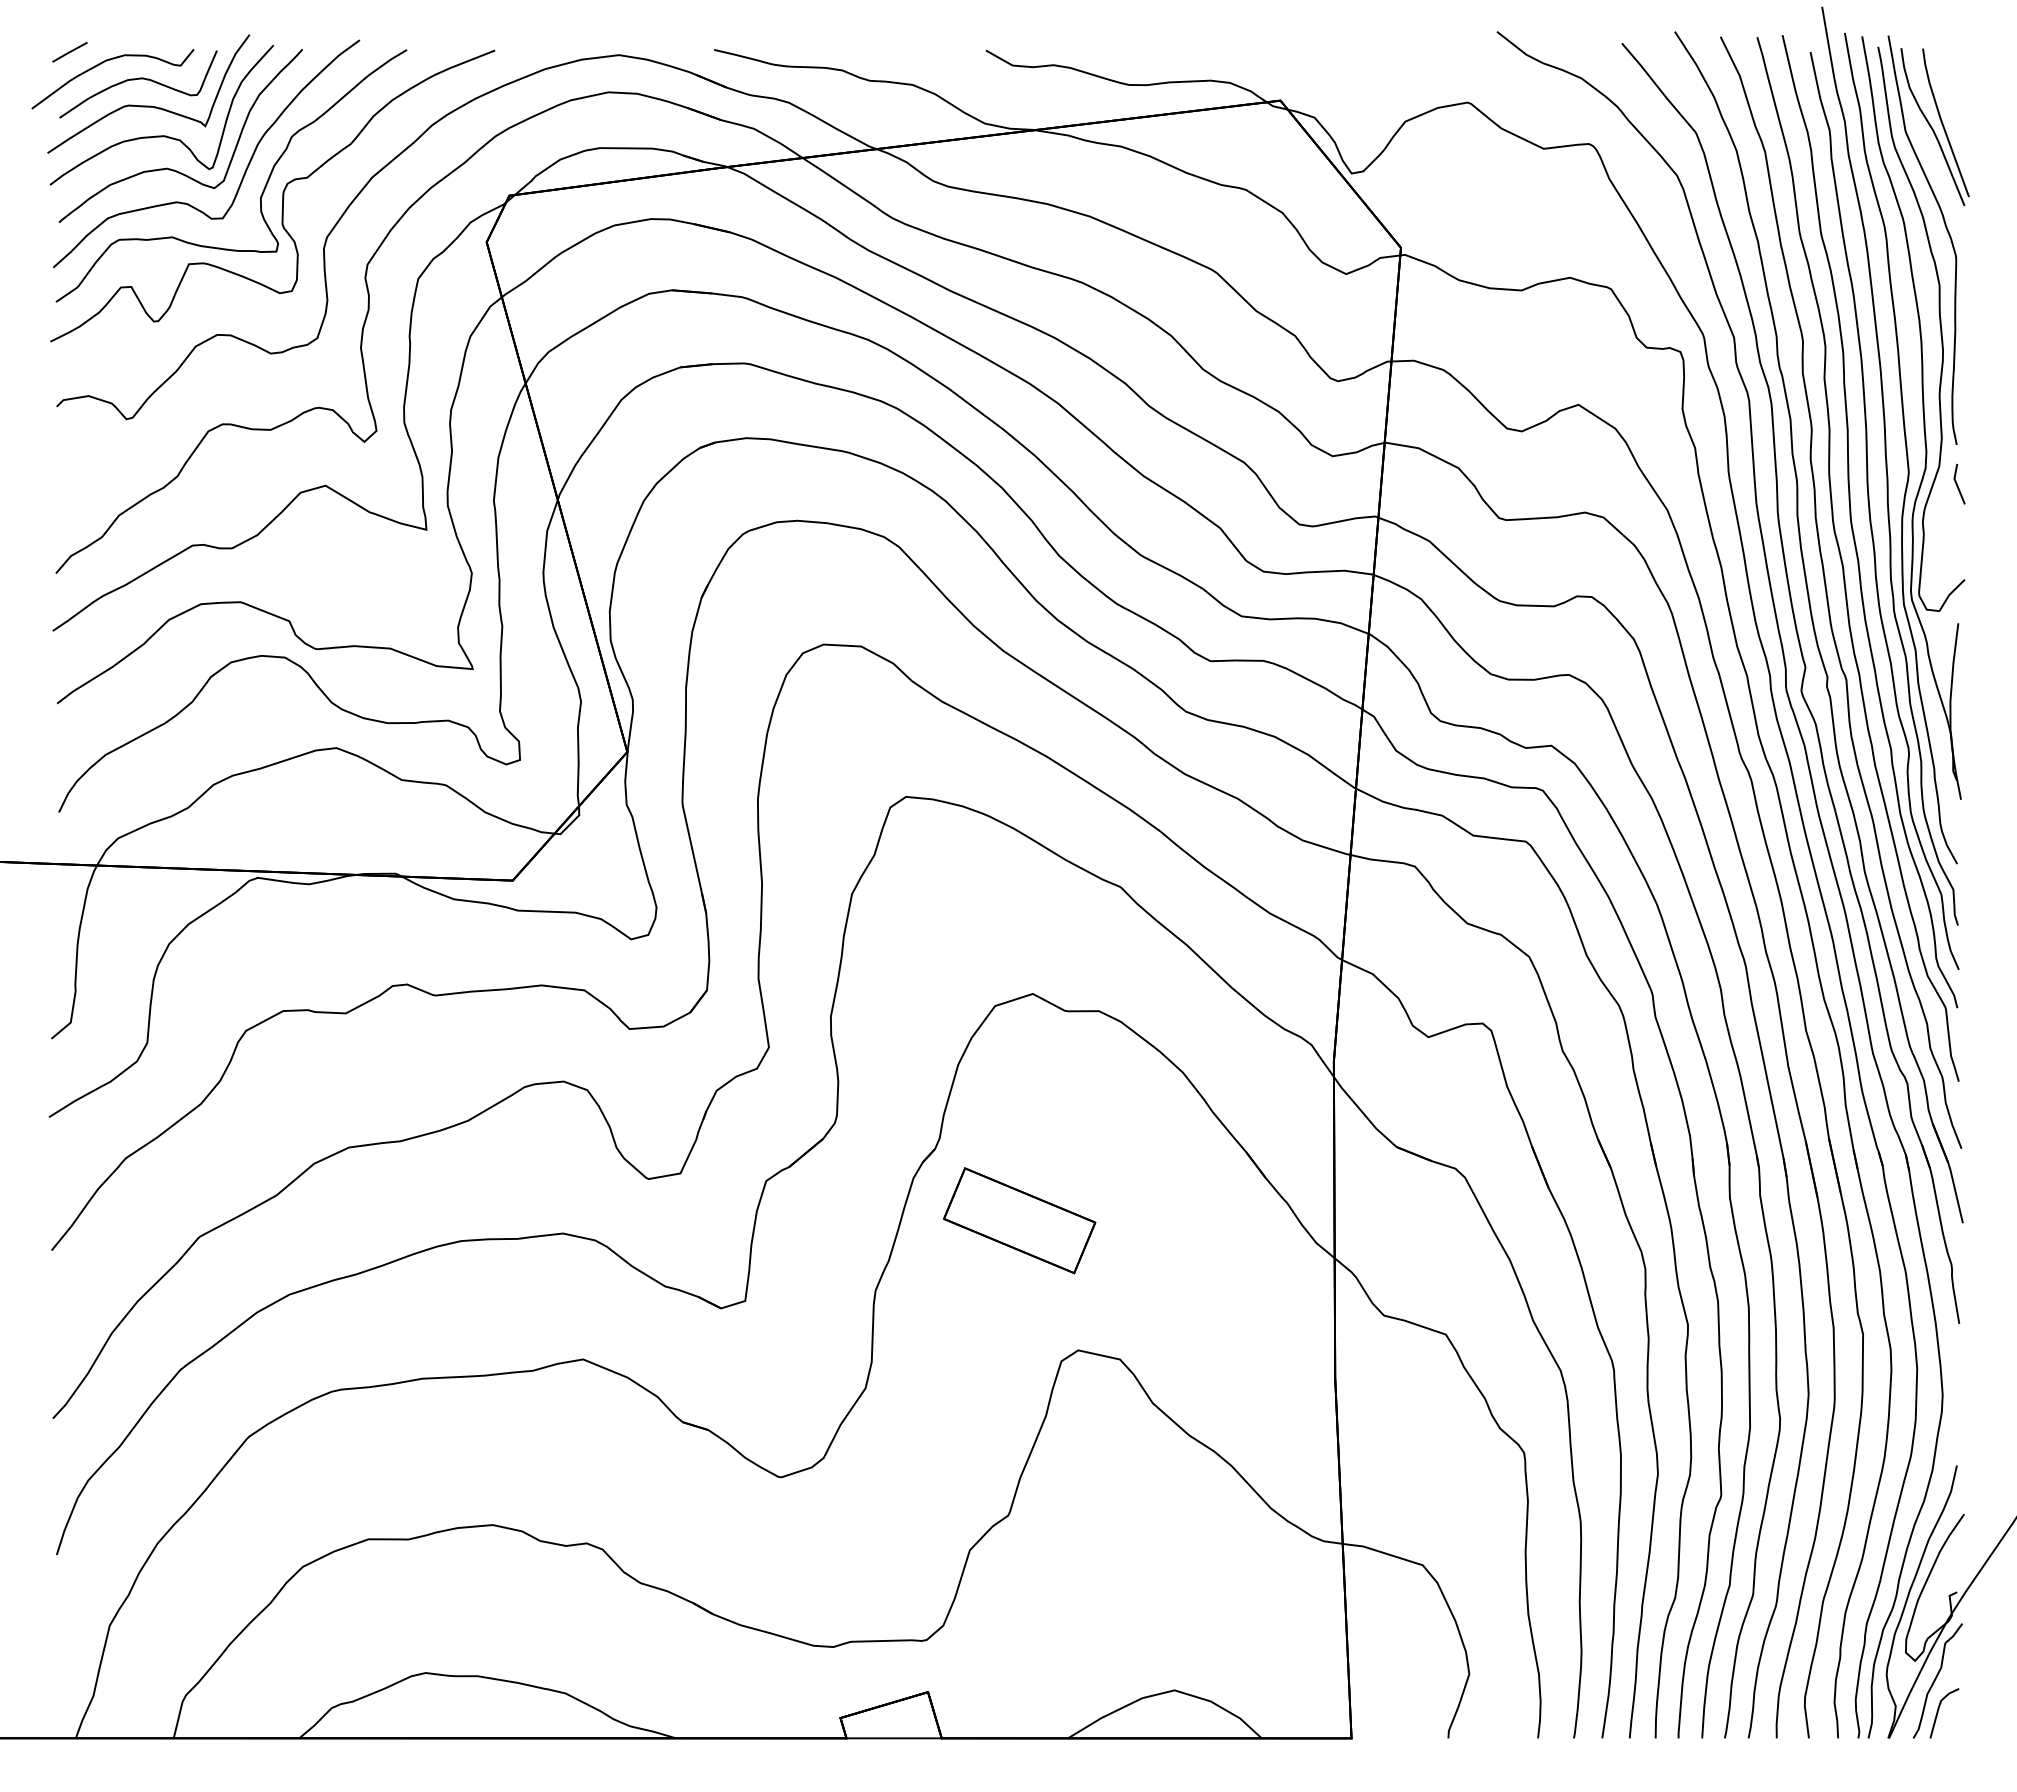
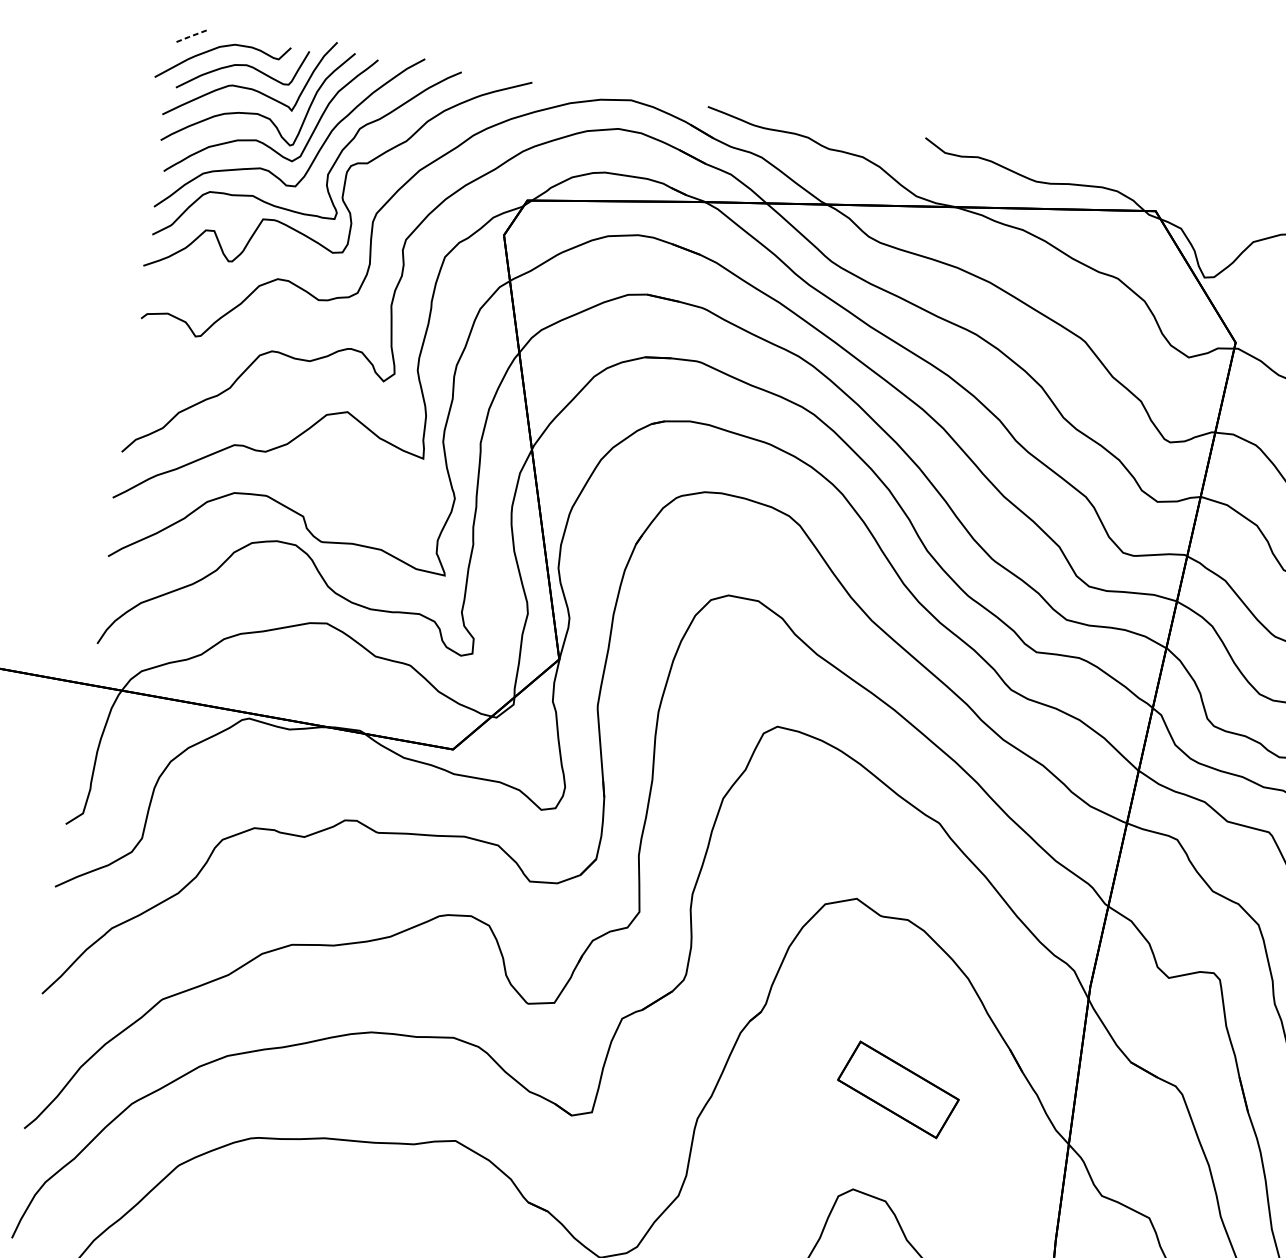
line: (69, 52) -> (191, 36), solid -> dashed
part: (1019, 1220) -> (898, 1089), moved

